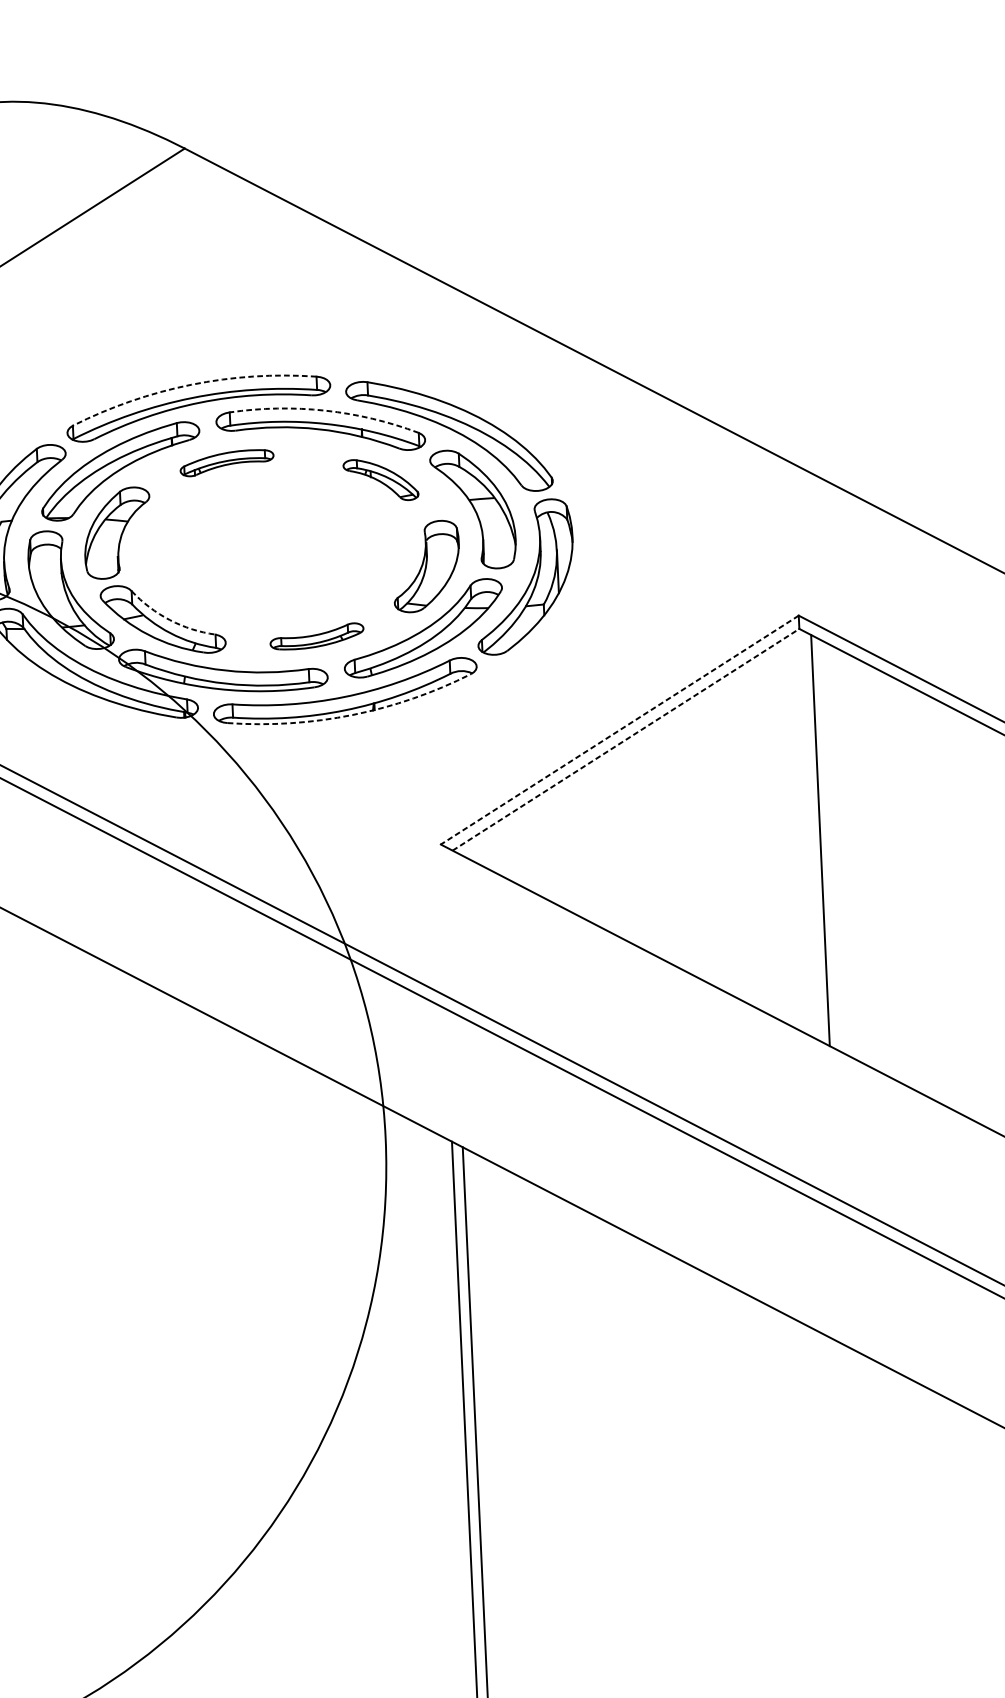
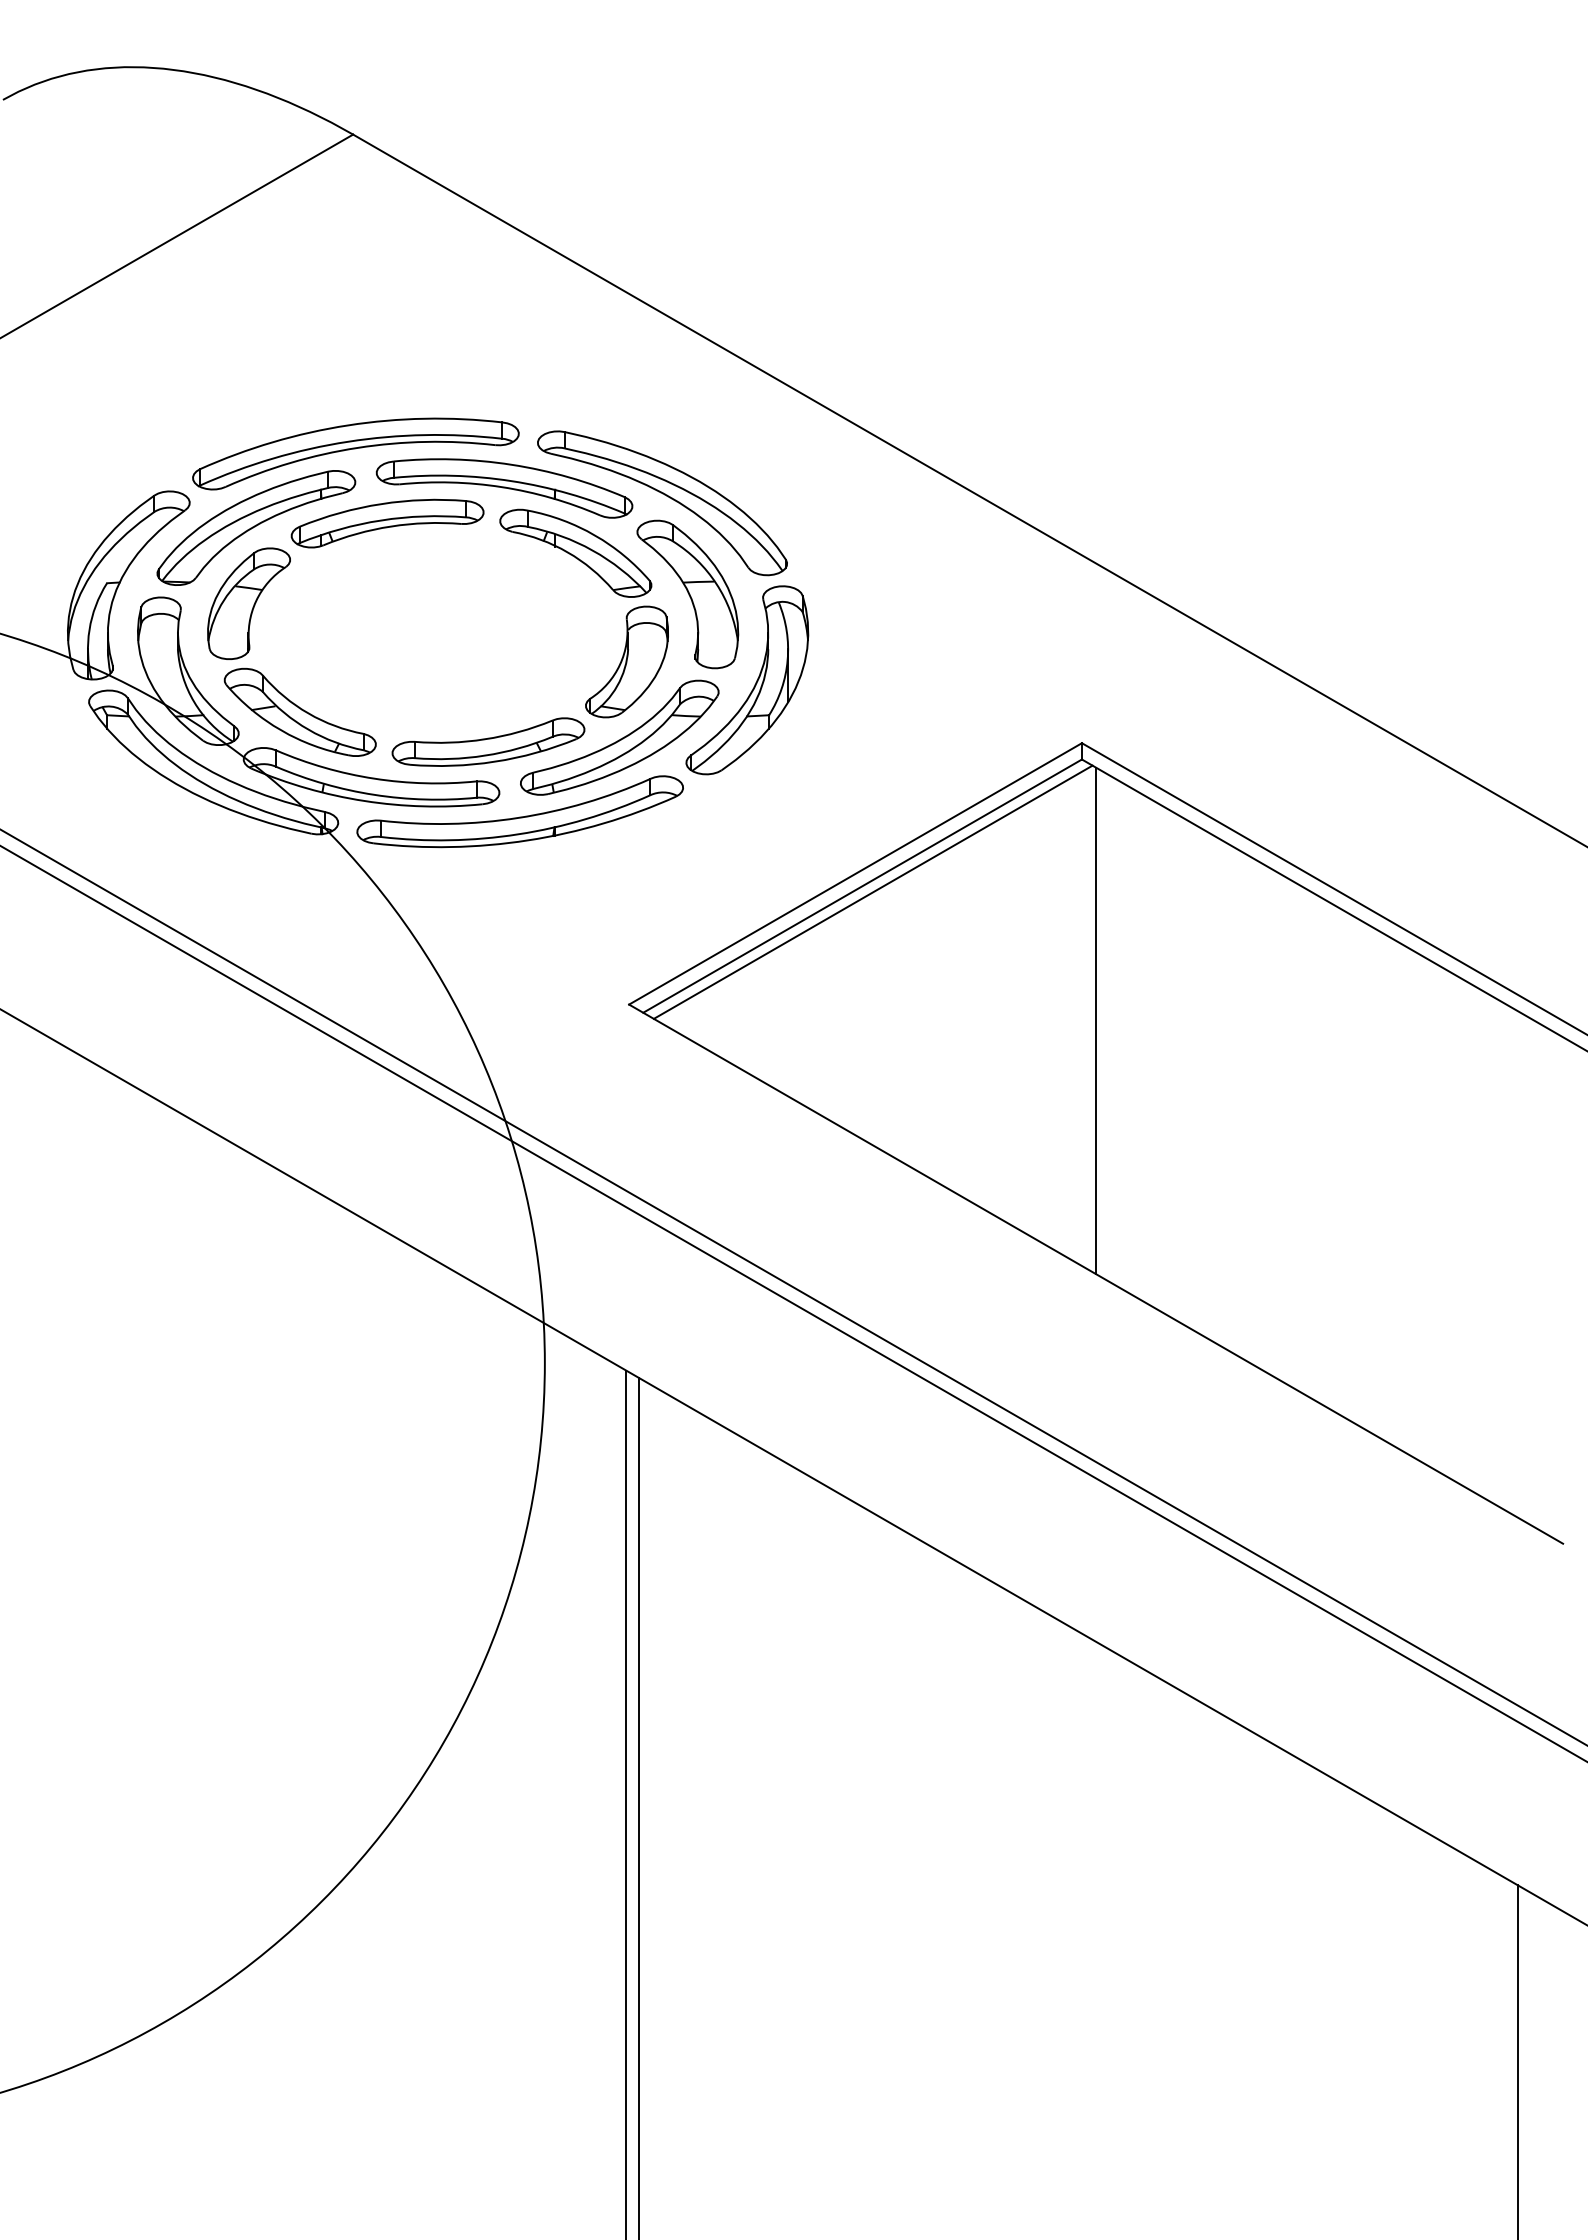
arc: (191, 384) -> (348, 425), dashed -> solid
arc: (325, 410) -> (511, 464), dashed -> solid
part: (227, 462) -> (387, 523), size x1.67
part: (380, 479) -> (575, 552), size x1.67
arc: (169, 620) -> (308, 713), dashed -> solid
part: (317, 636) -> (488, 741), size x1.67
arc: (353, 715) -> (528, 840), dashed -> solid
line: (619, 730) -> (855, 874), dashed -> solid
line: (626, 739) -> (863, 885), dashed -> solid
line: (634, 743) -> (872, 891), added

